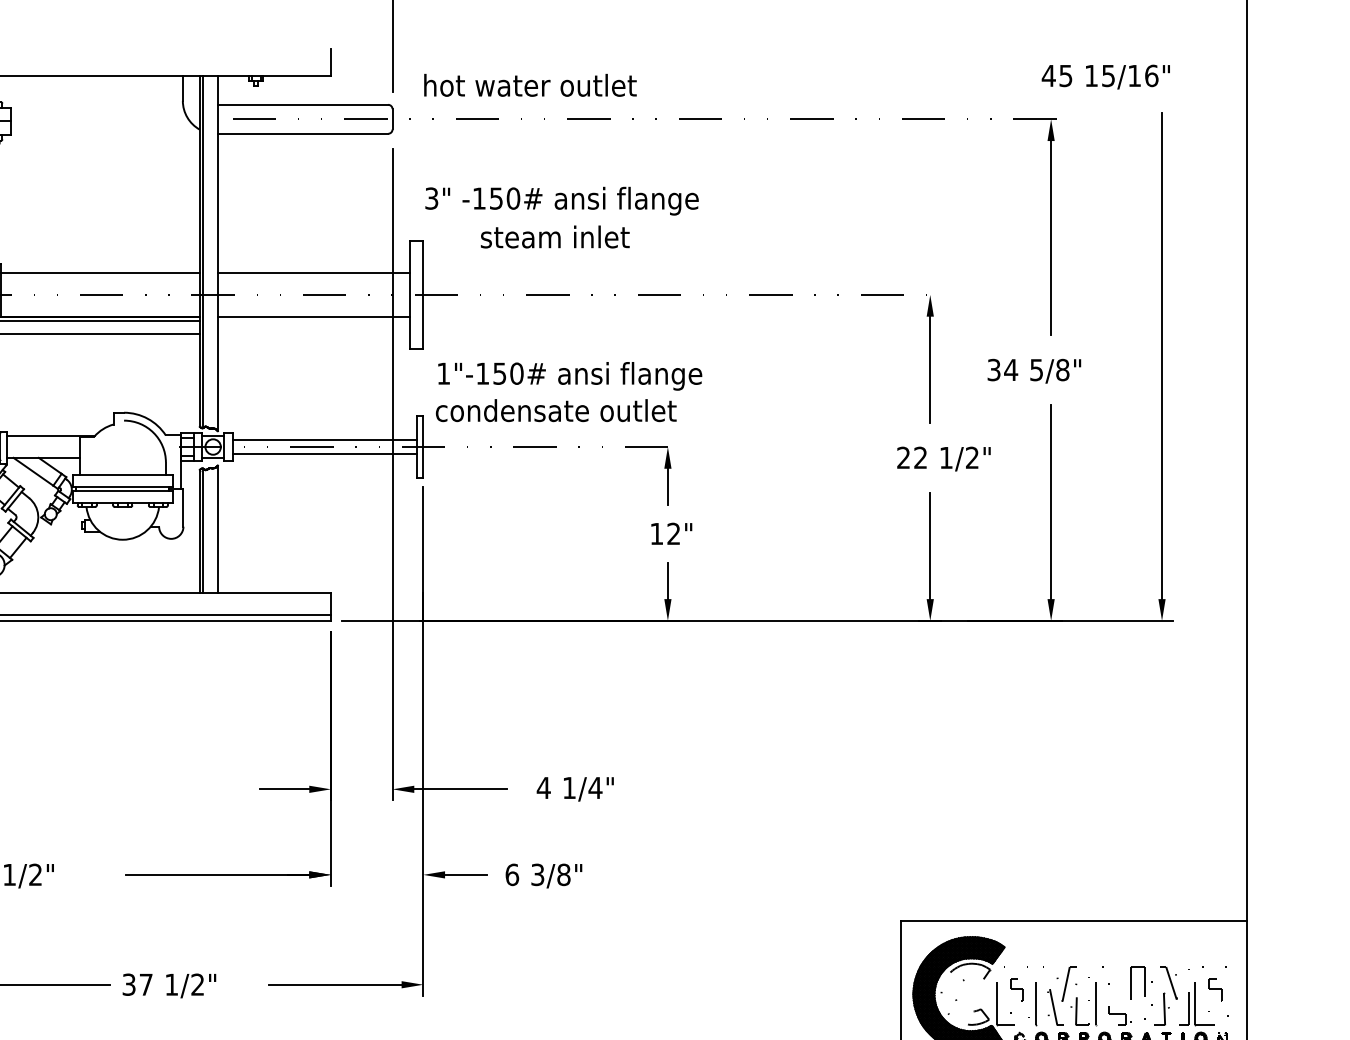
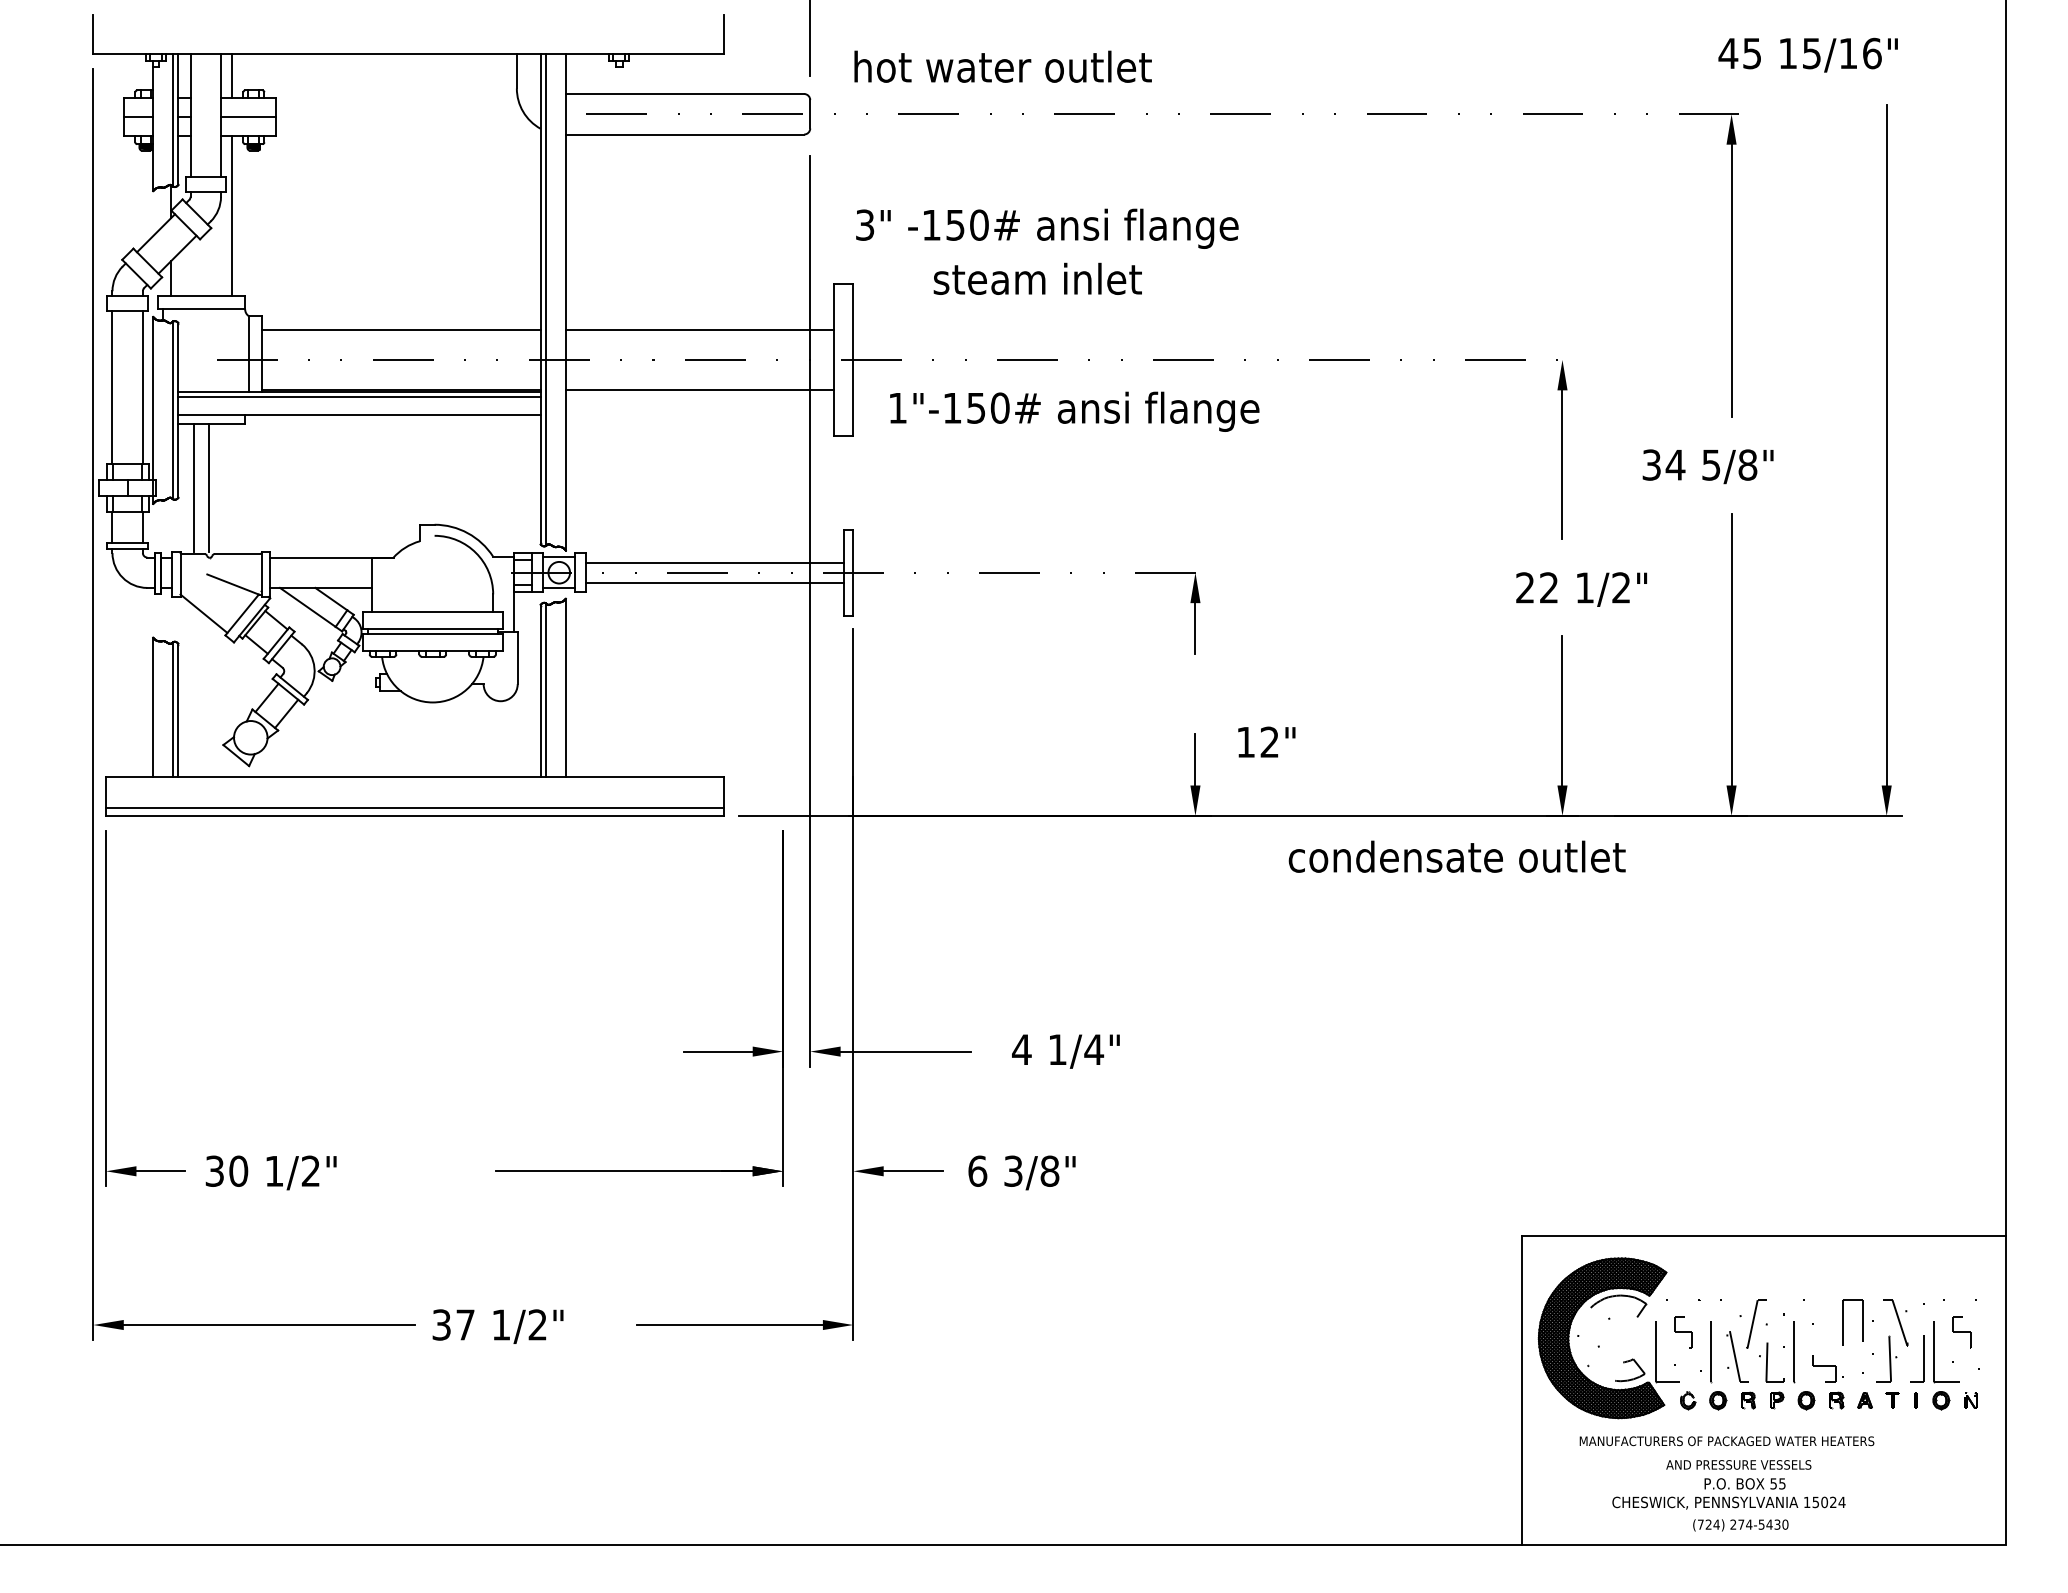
text: (570, 376) -> (1074, 411), moved
text: (555, 410) -> (1456, 856), moved
text: (671, 533) -> (1266, 741), moved
part: (259, 789) -> (683, 1051), moved

